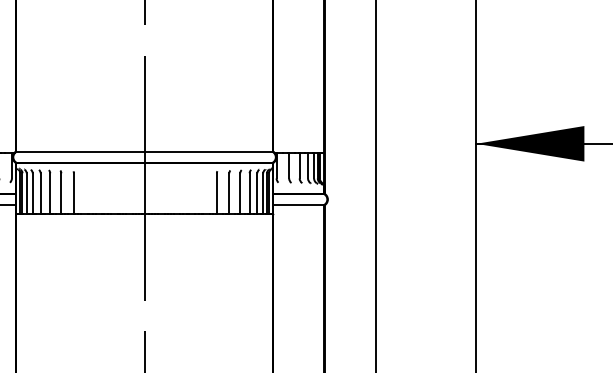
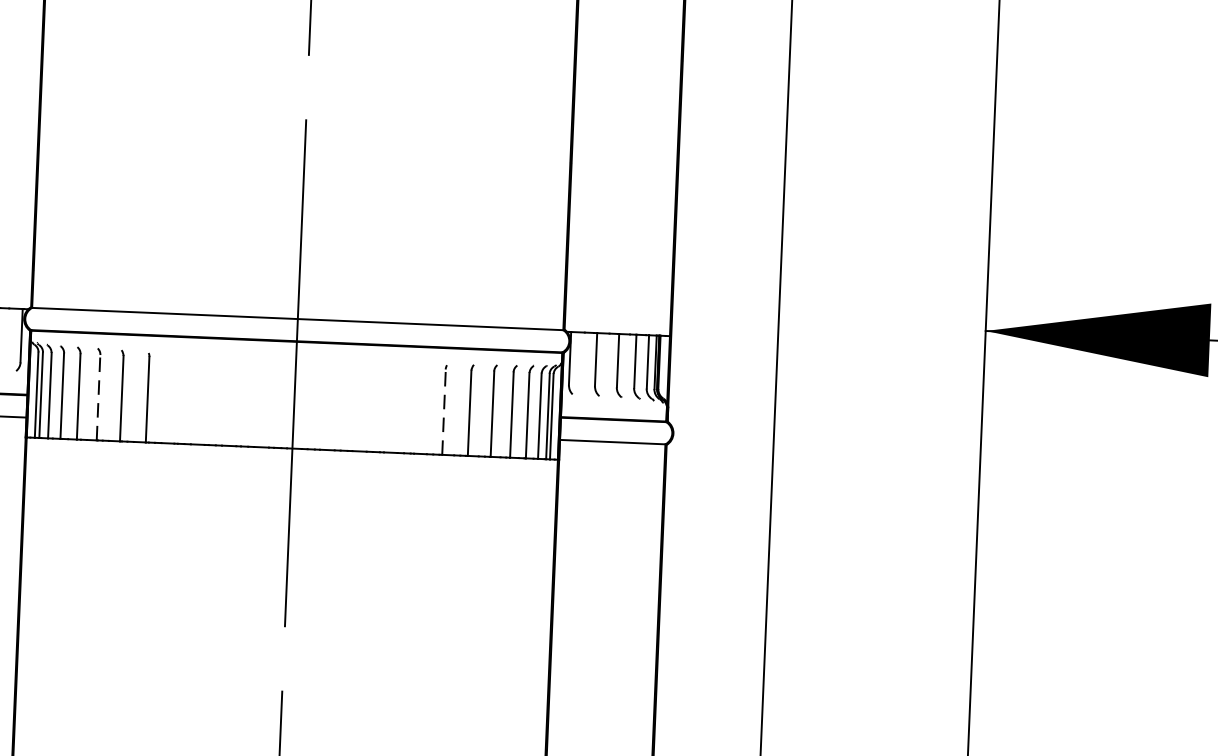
line: (50, 193) -> (99, 396), solid -> dashed
line: (216, 193) -> (443, 411), solid -> dashed

